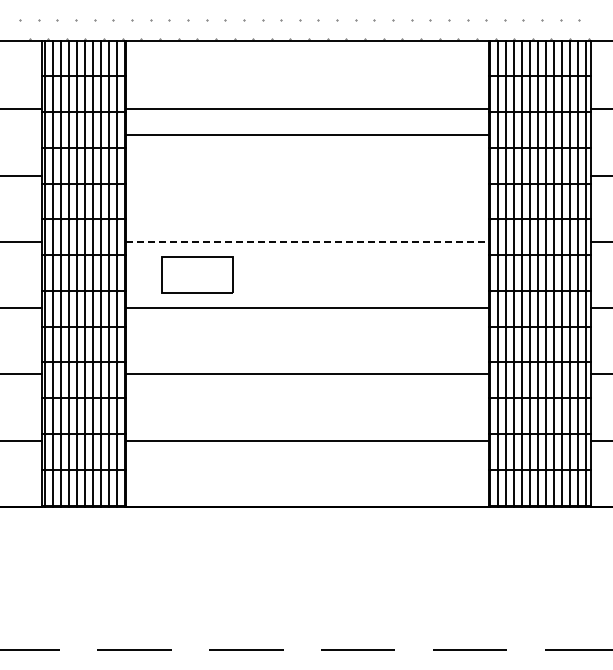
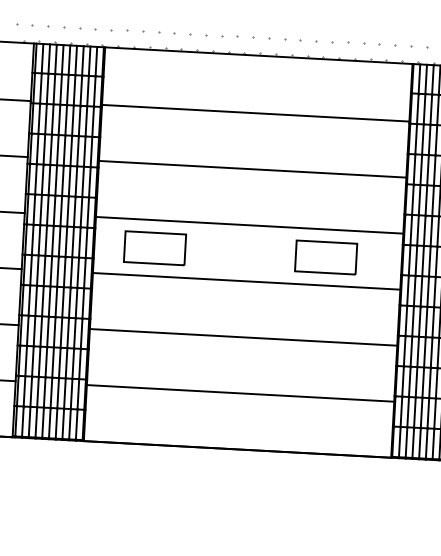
line: (307, 134) -> (252, 169), moved
line: (307, 241) -> (249, 224), dashed -> solid
part: (399, 274) -> (325, 257), added

